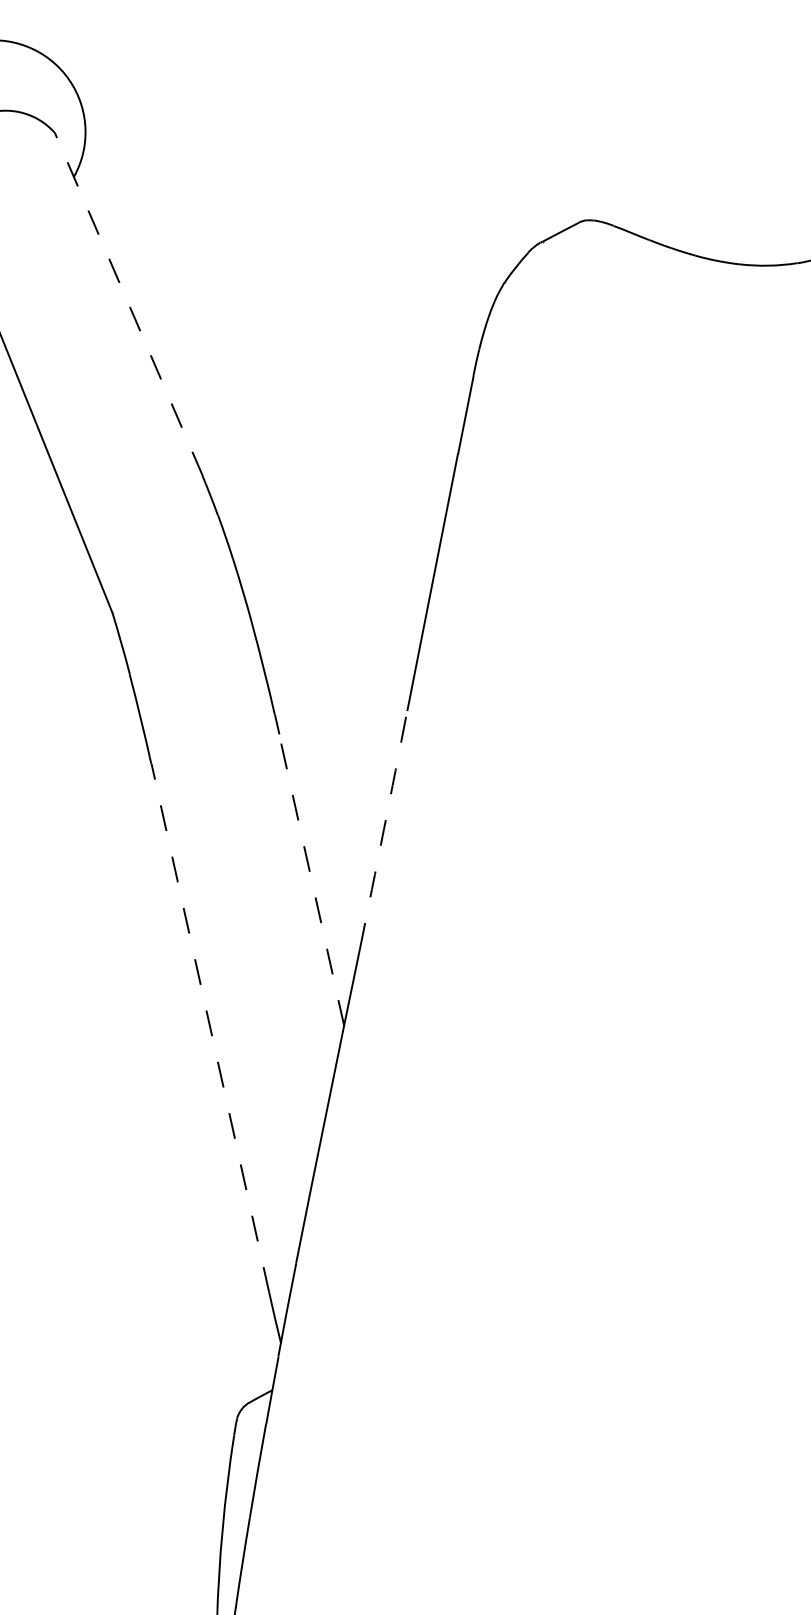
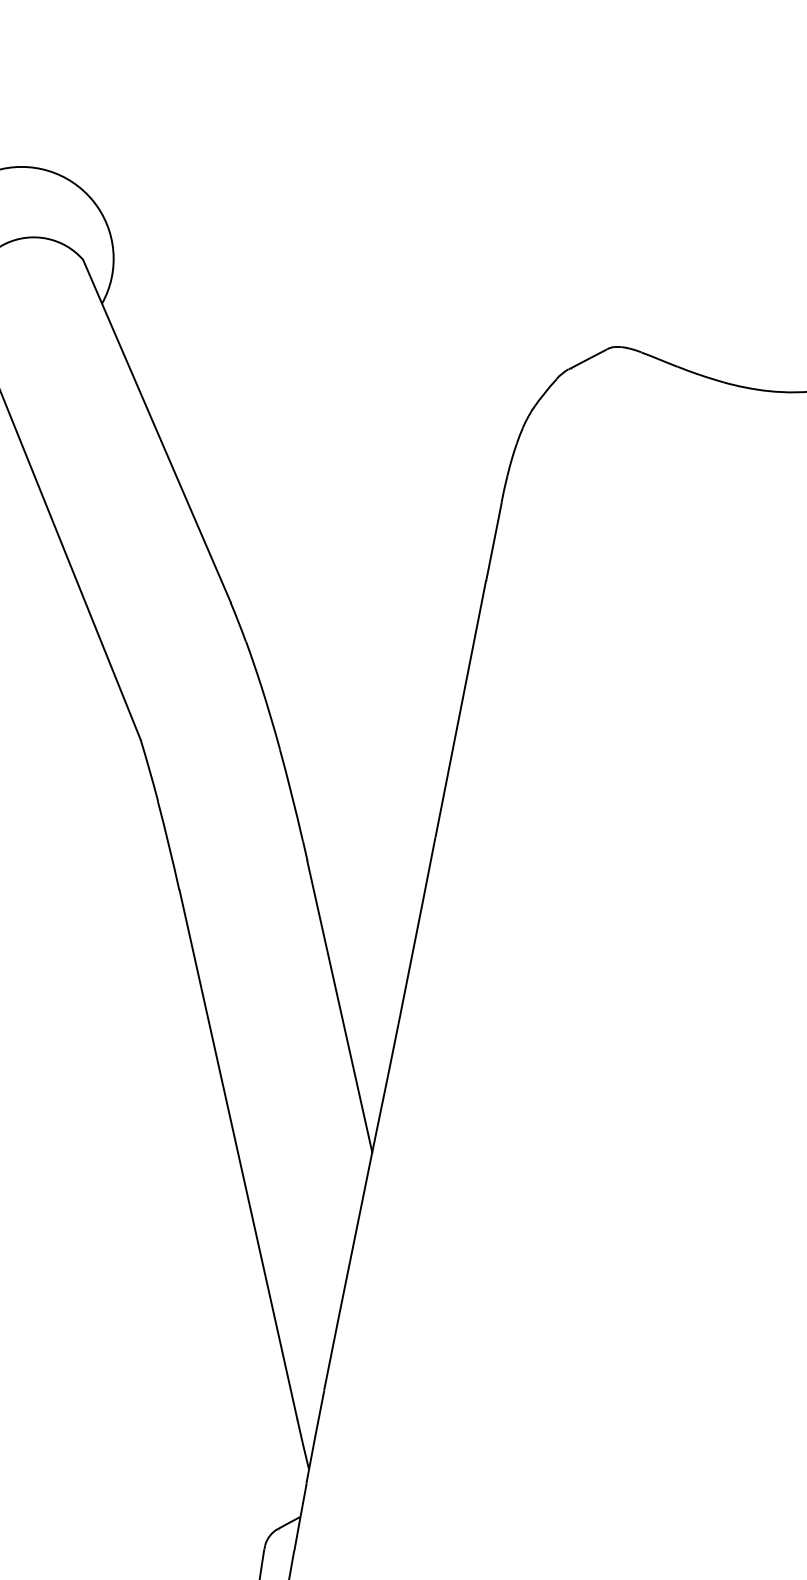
line: (128, 304) -> (156, 431), dashed -> solid
arc: (383, 830) -> (411, 957), dashed -> solid
line: (311, 879) -> (339, 1006), dashed -> solid
line: (210, 1028) -> (238, 1155), dashed -> solid

